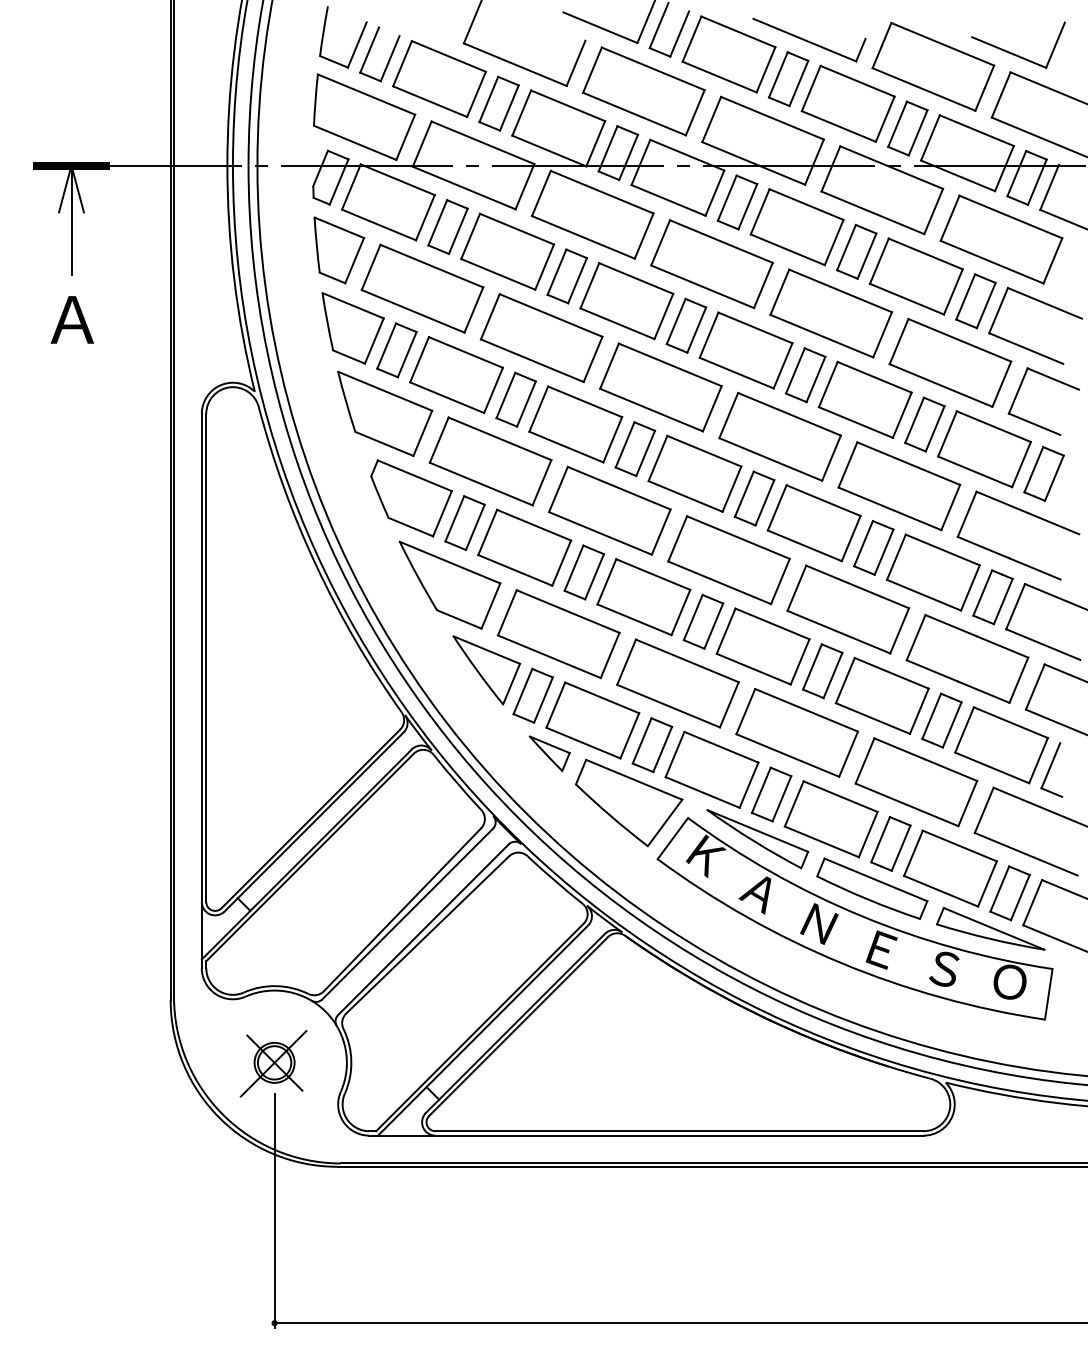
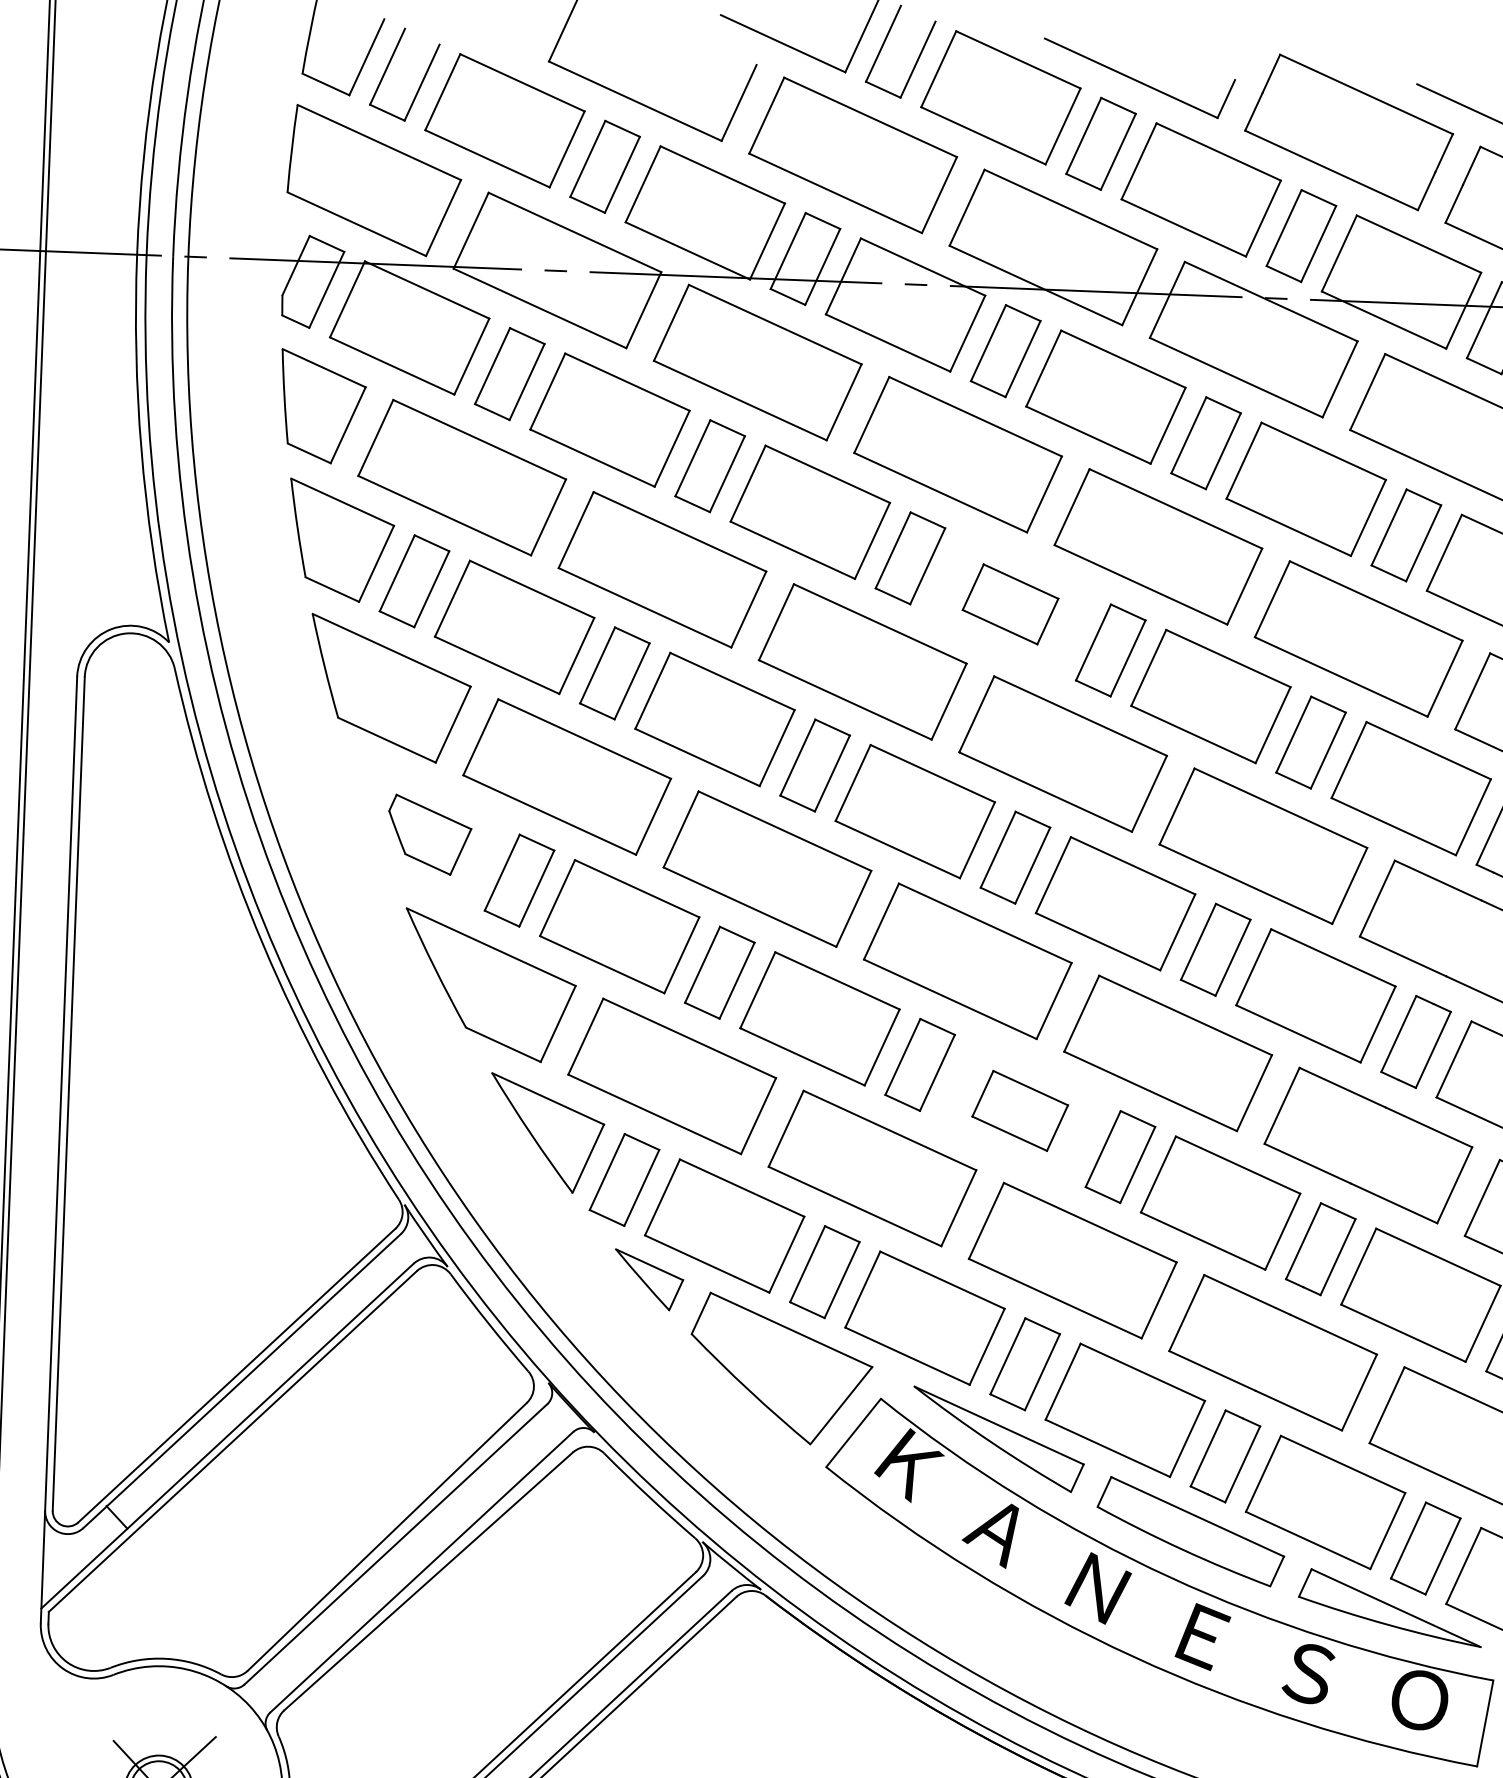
part: (745, 350) -> (1009, 604), size x0.6
part: (411, 498) -> (429, 835), size x0.6
part: (762, 646) -> (1019, 1110), size x0.6

